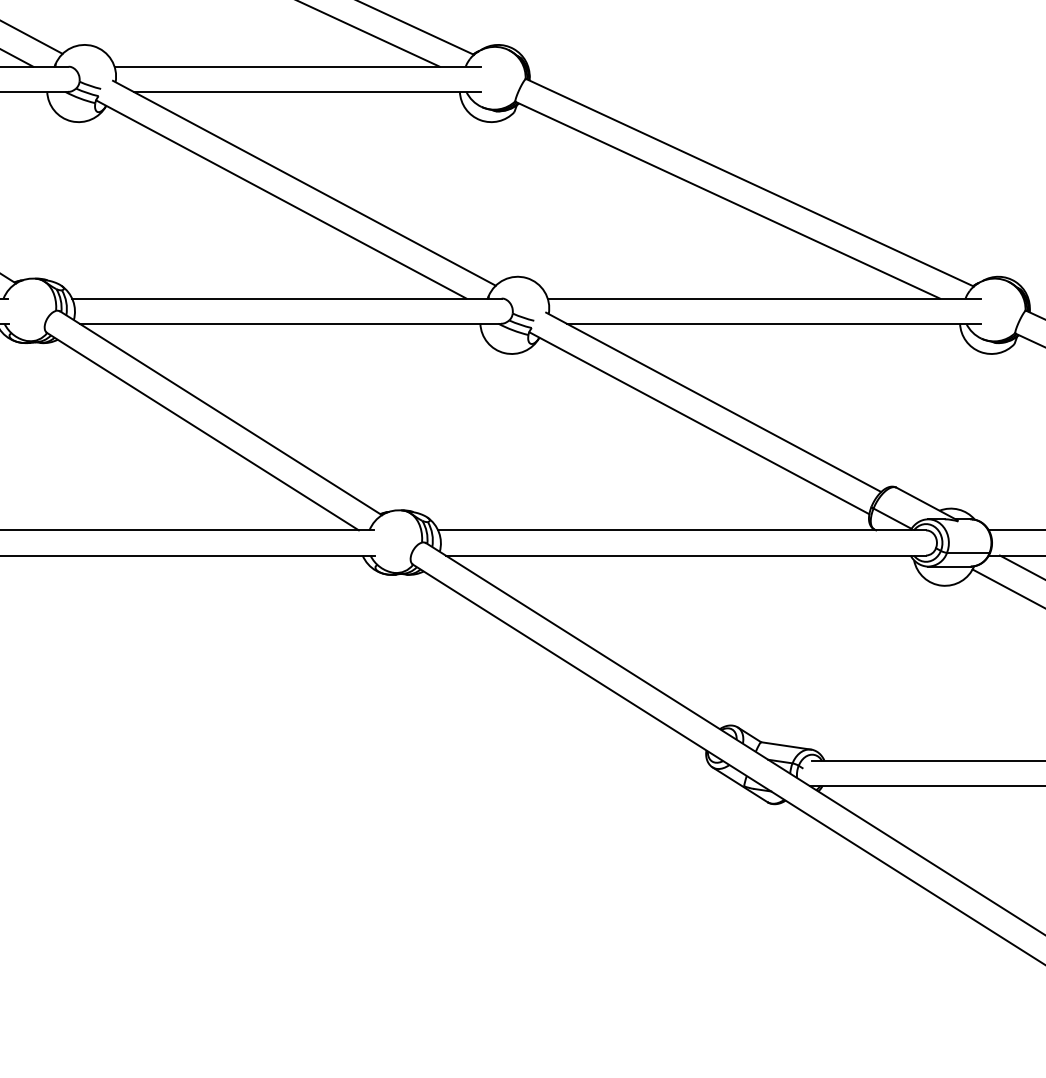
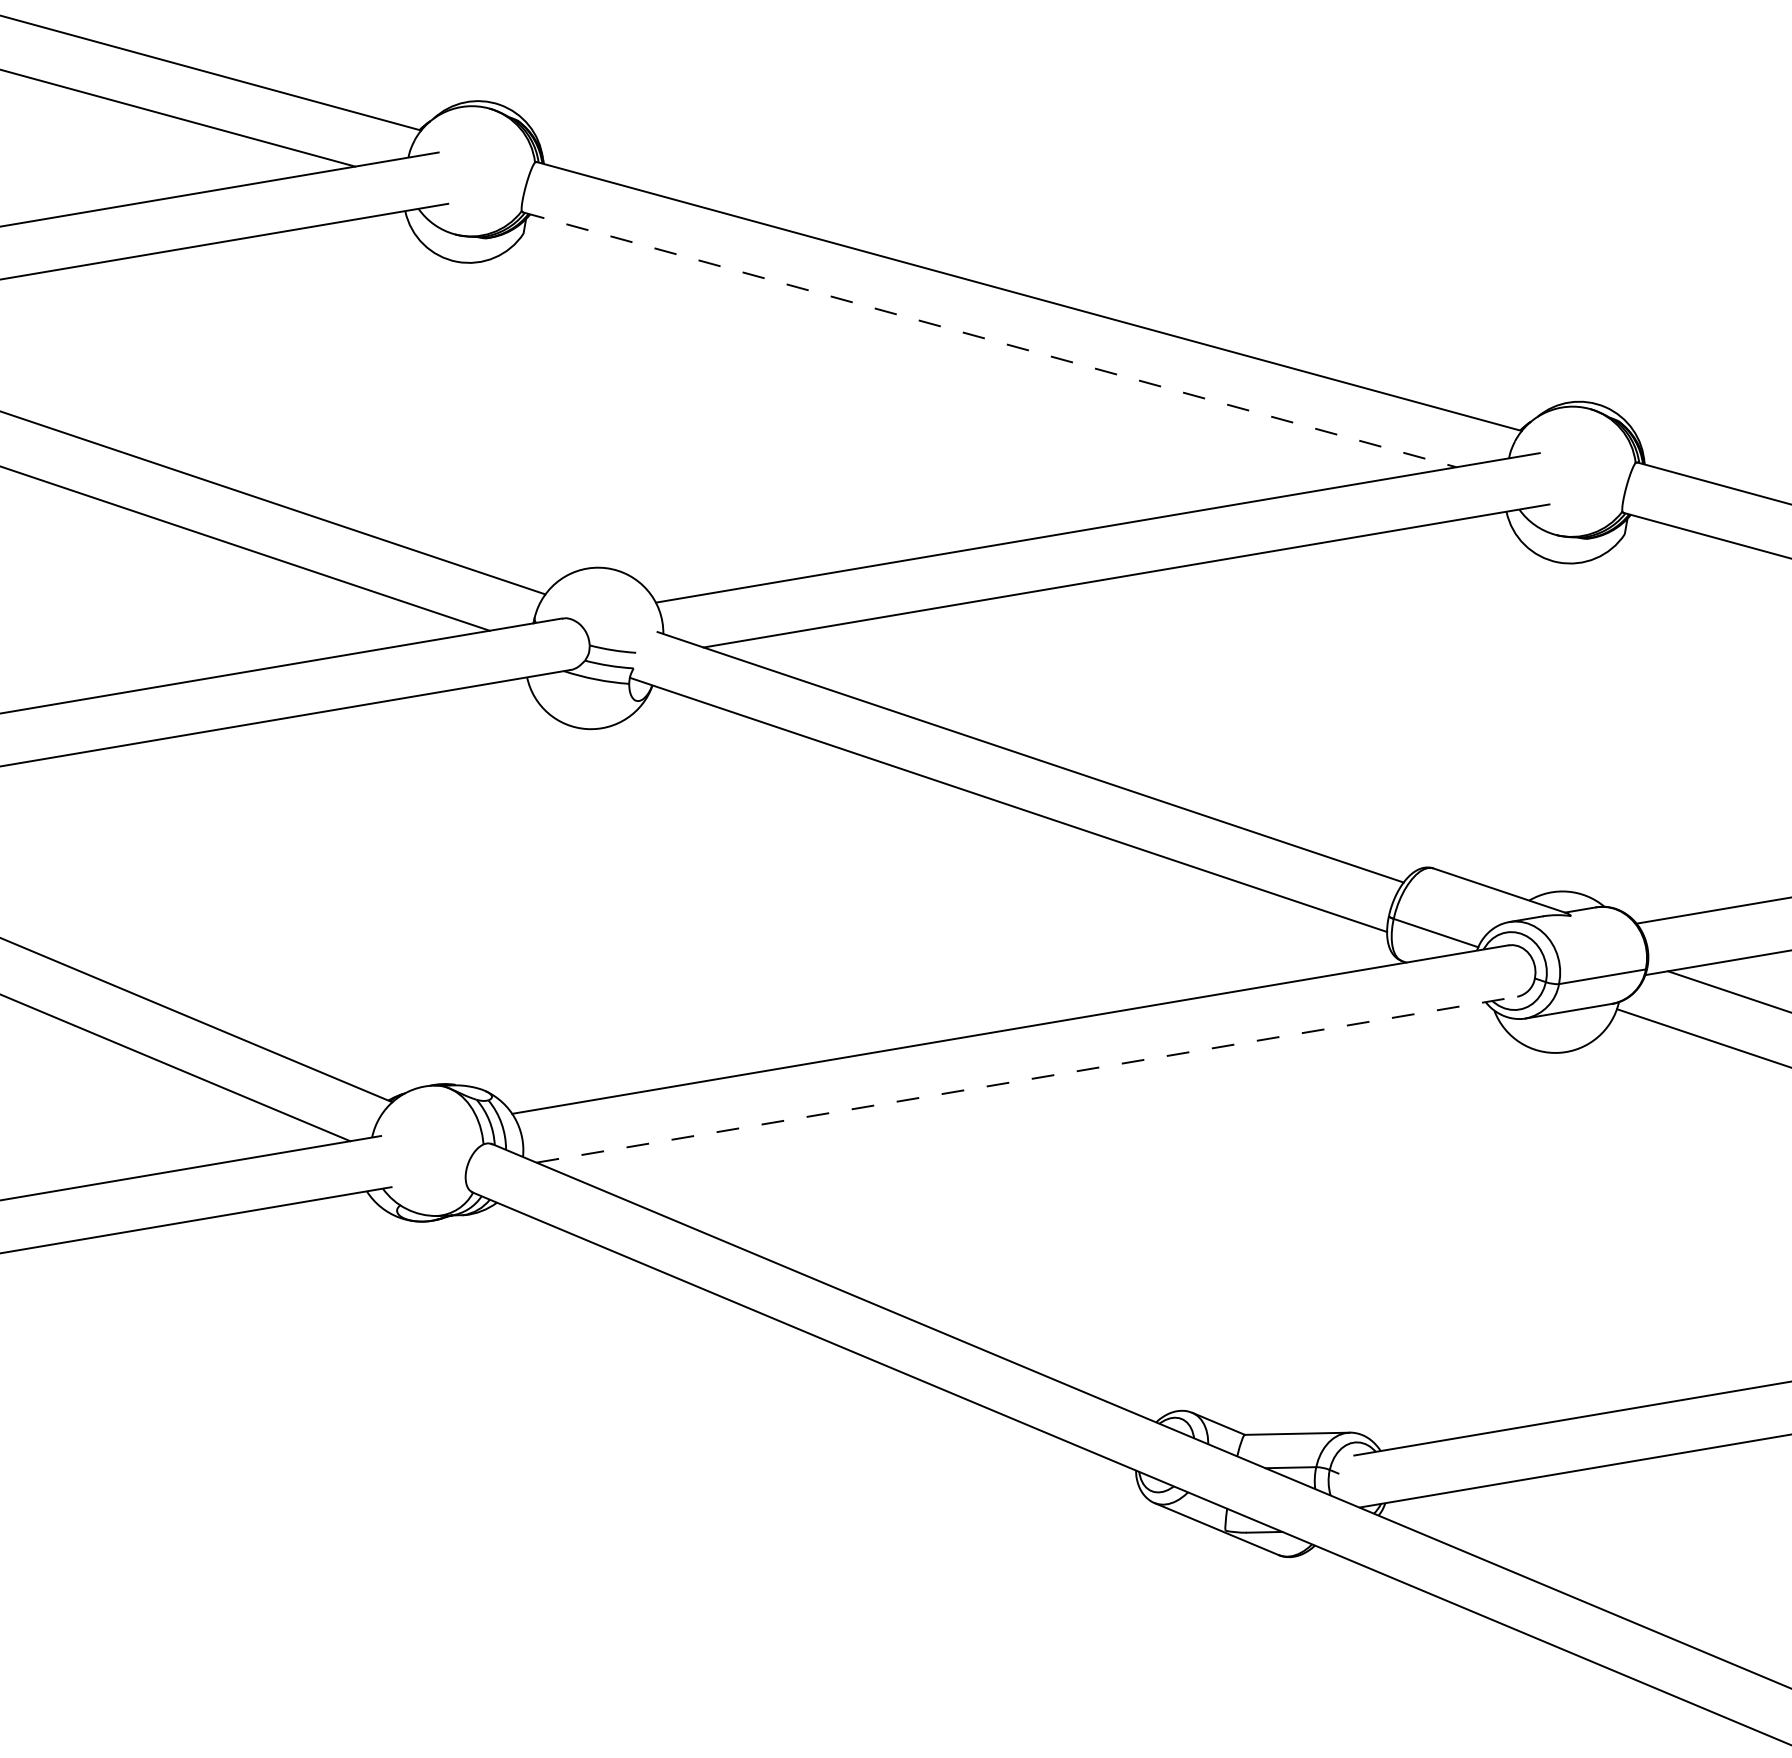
line: (727, 200) -> (989, 340), solid -> dashed
line: (686, 555) -> (1027, 1079), solid -> dashed

